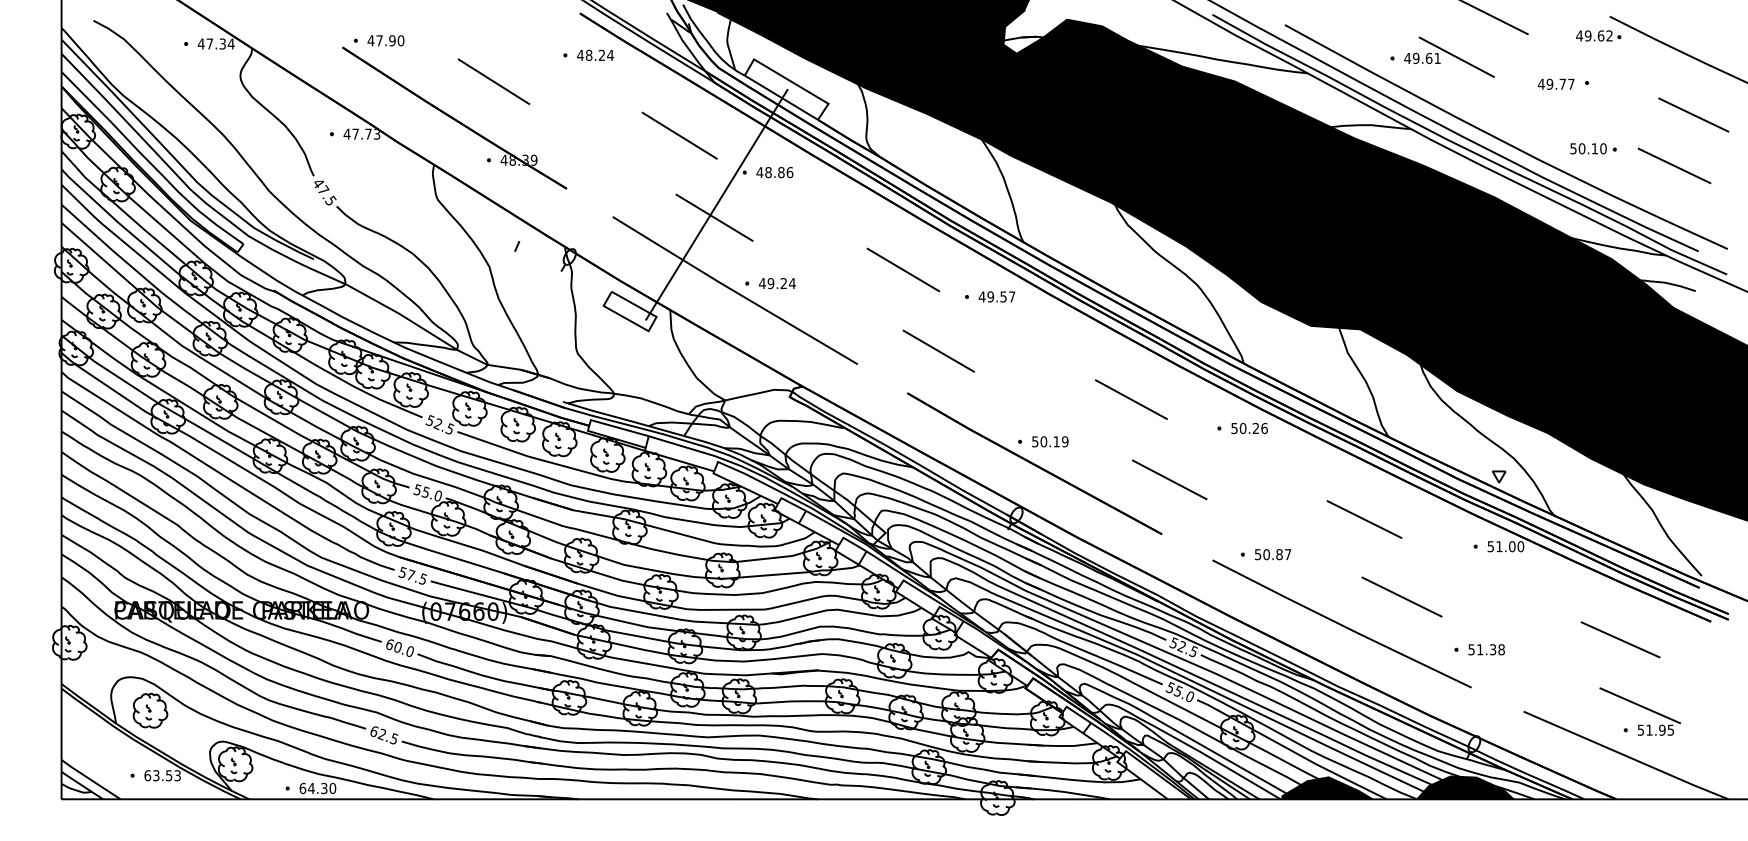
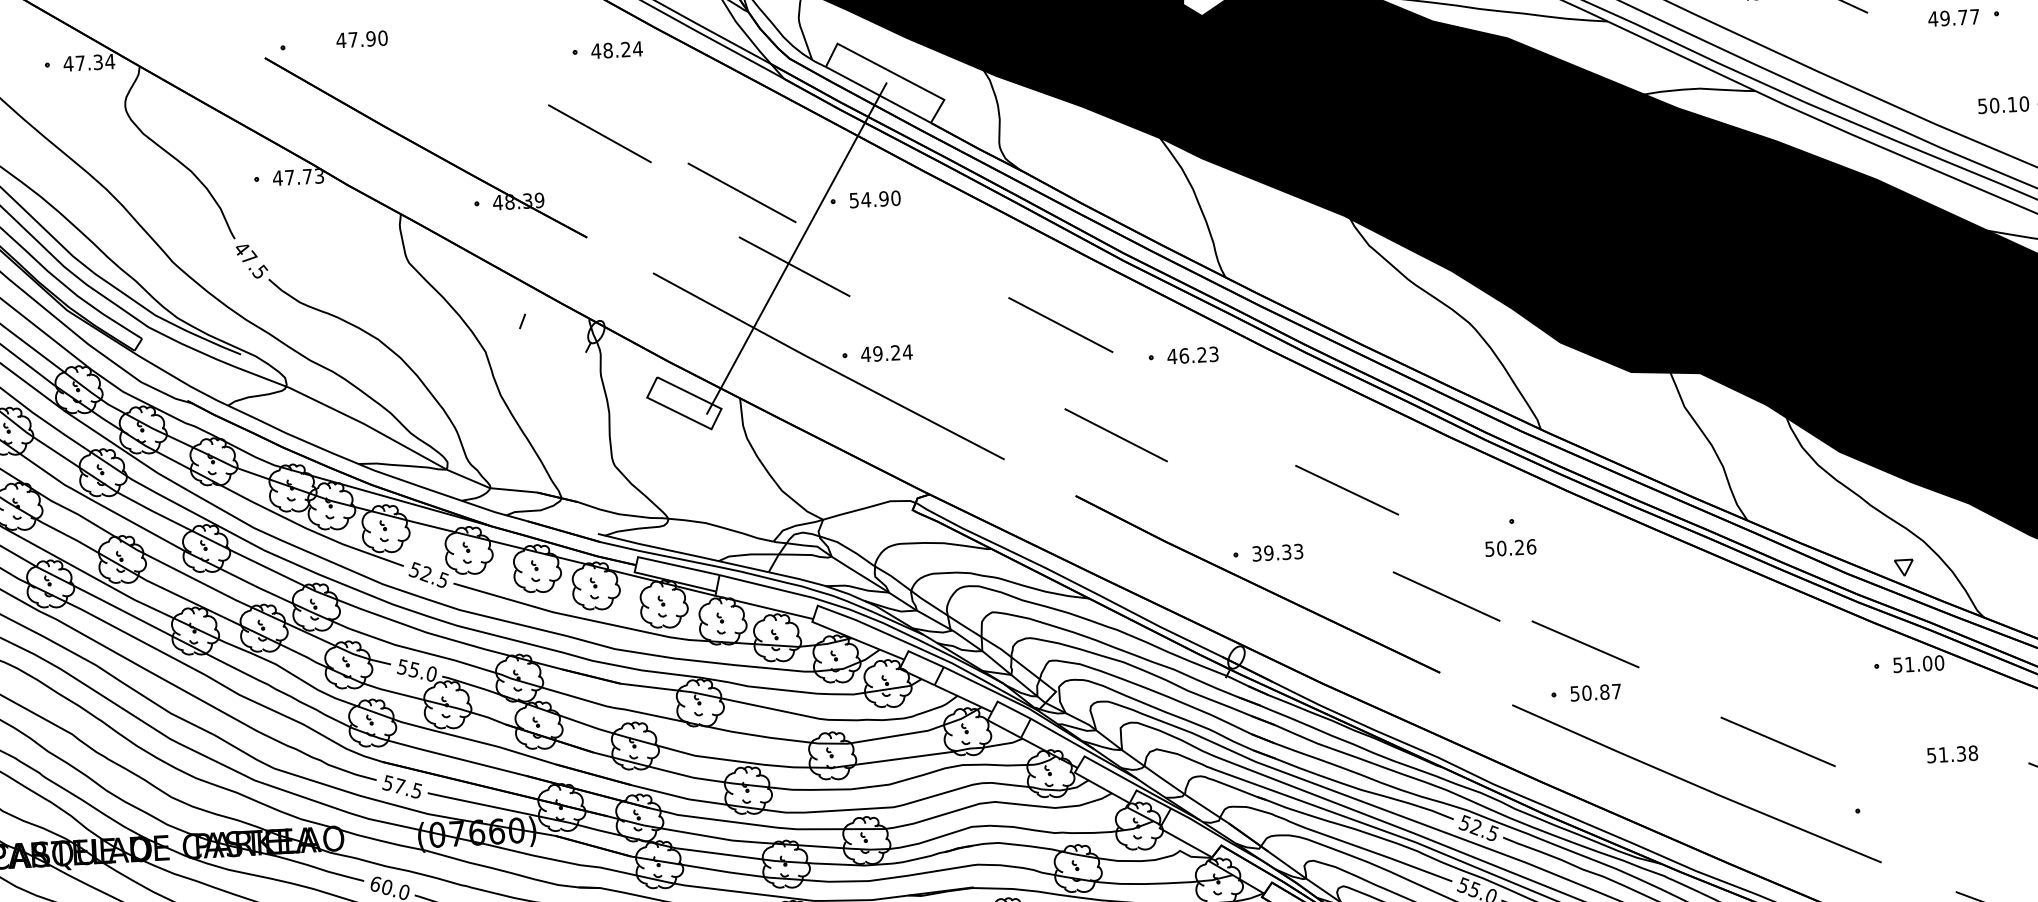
text: (385, 40) -> (361, 39), moved
line: (493, 81) -> (599, 133), moved
line: (679, 135) -> (741, 192), moved
text: (774, 172) -> (874, 199), 48.86 -> 54.90
text: (1001, 296) -> (1199, 354), 49.57 -> 46.23
line: (1131, 399) -> (1347, 490), moved
text: (1249, 428) -> (1510, 548), moved
text: (1050, 441) -> (1278, 552), 50.19 -> 39.33
line: (1364, 519) -> (1585, 644), moved
text: (1486, 649) -> (1952, 754), moved

